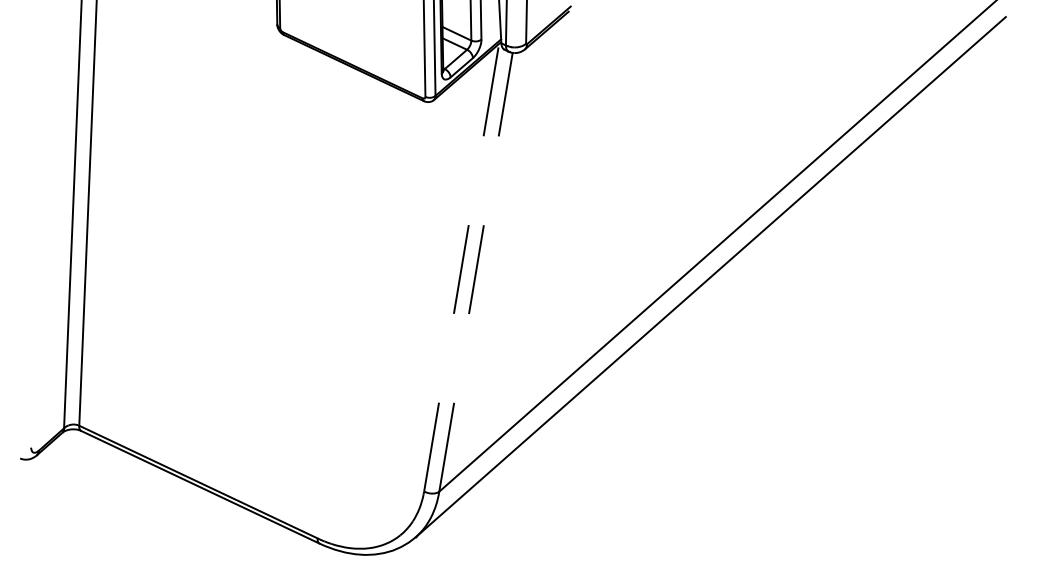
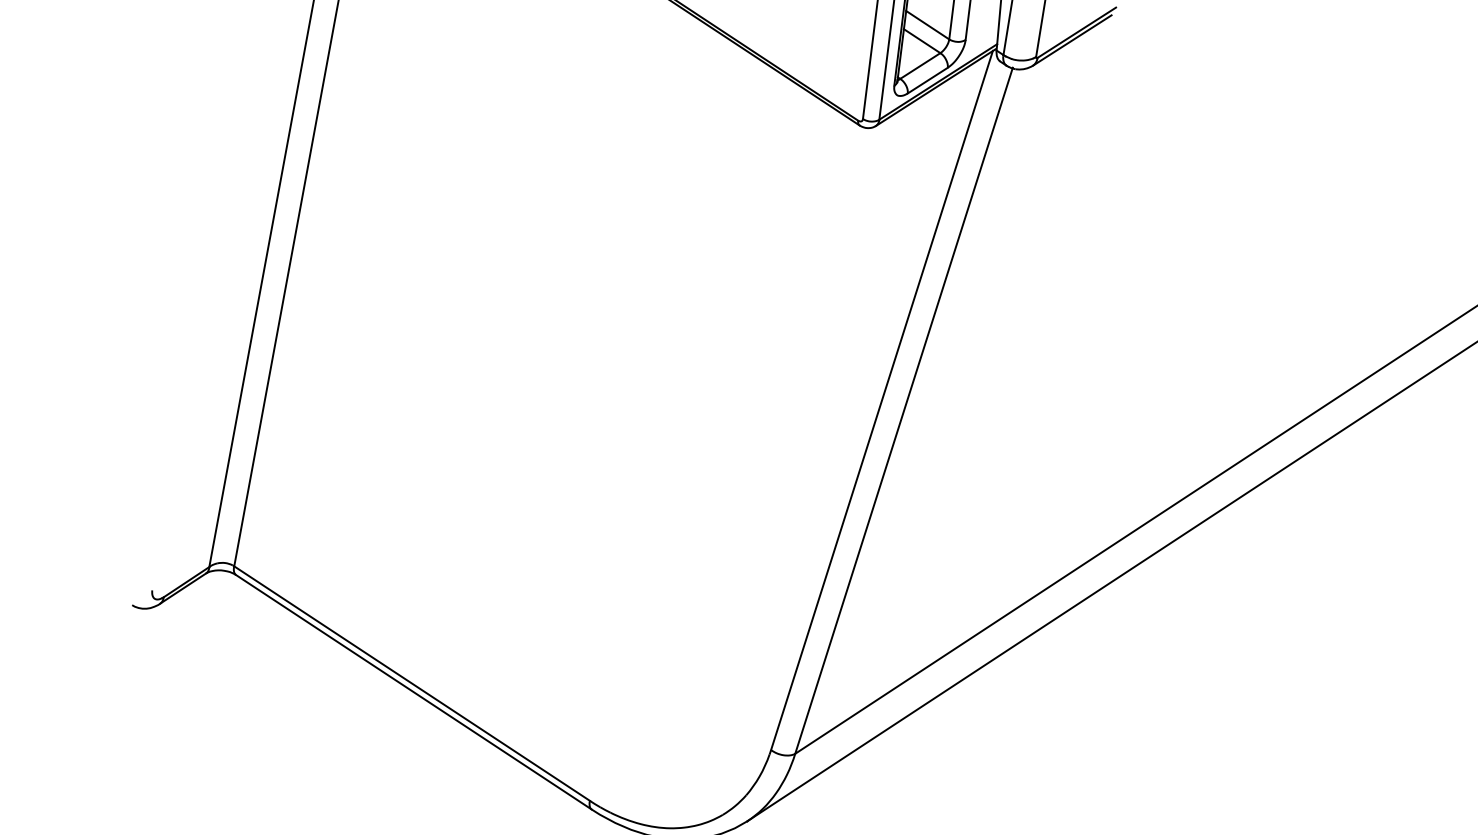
line: (461, 267) -> (881, 400), dashed -> solid
line: (476, 272) -> (904, 411), dashed -> solid

